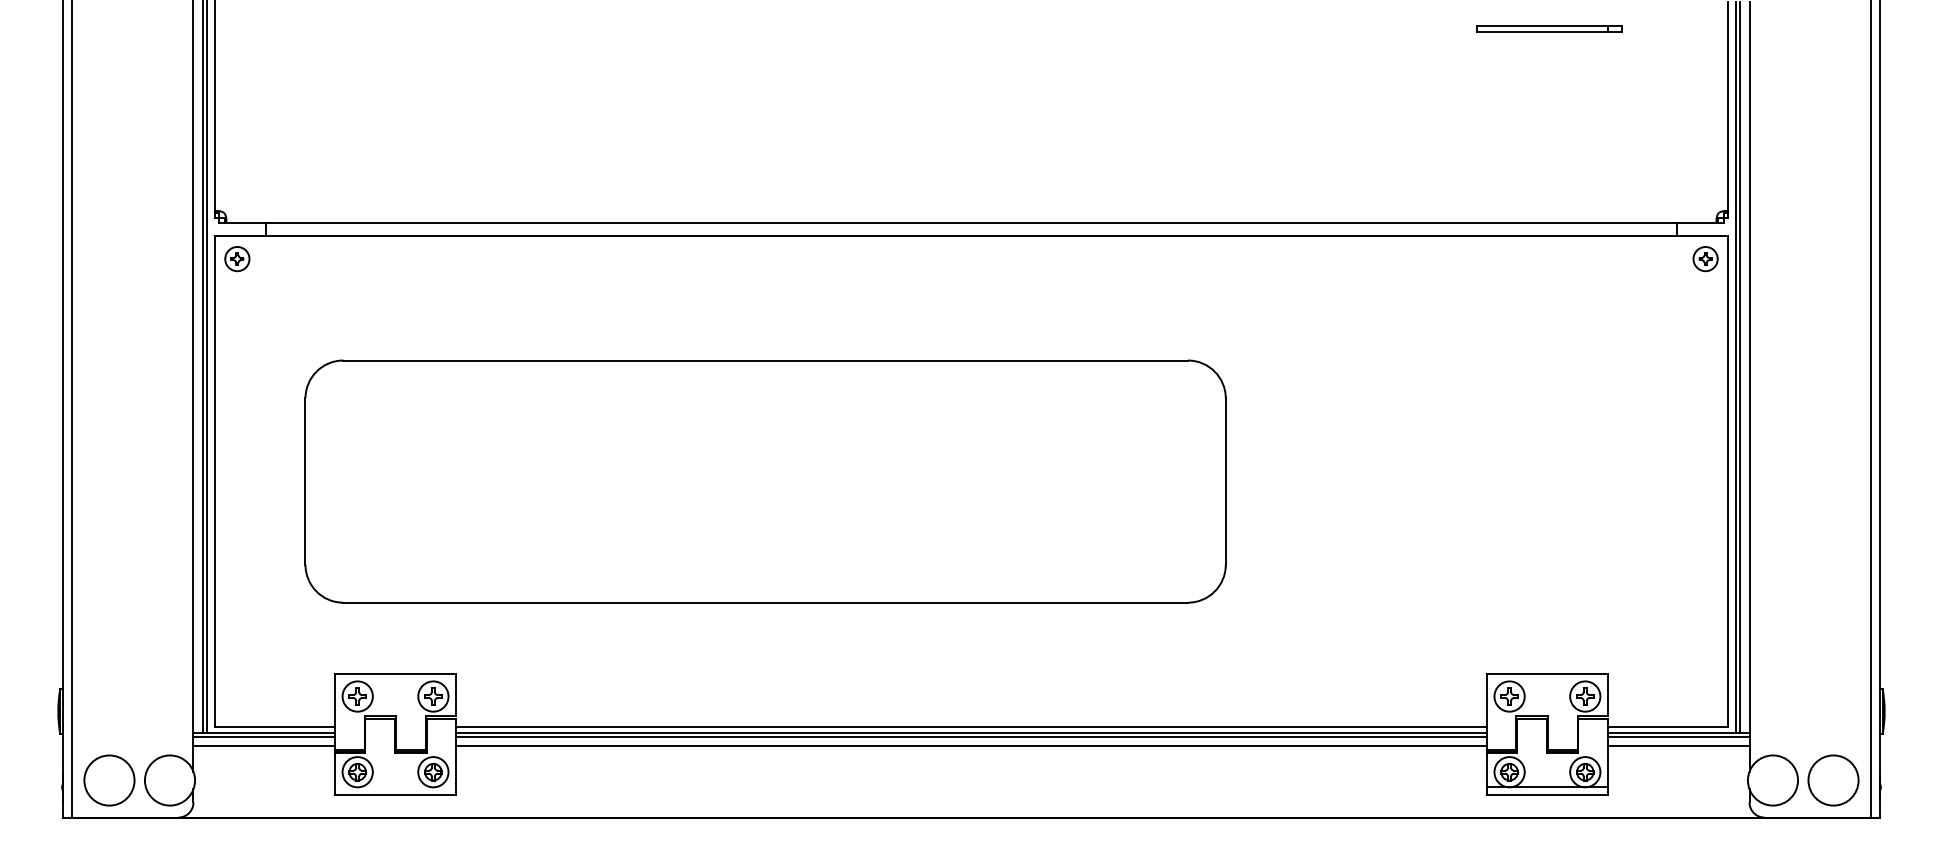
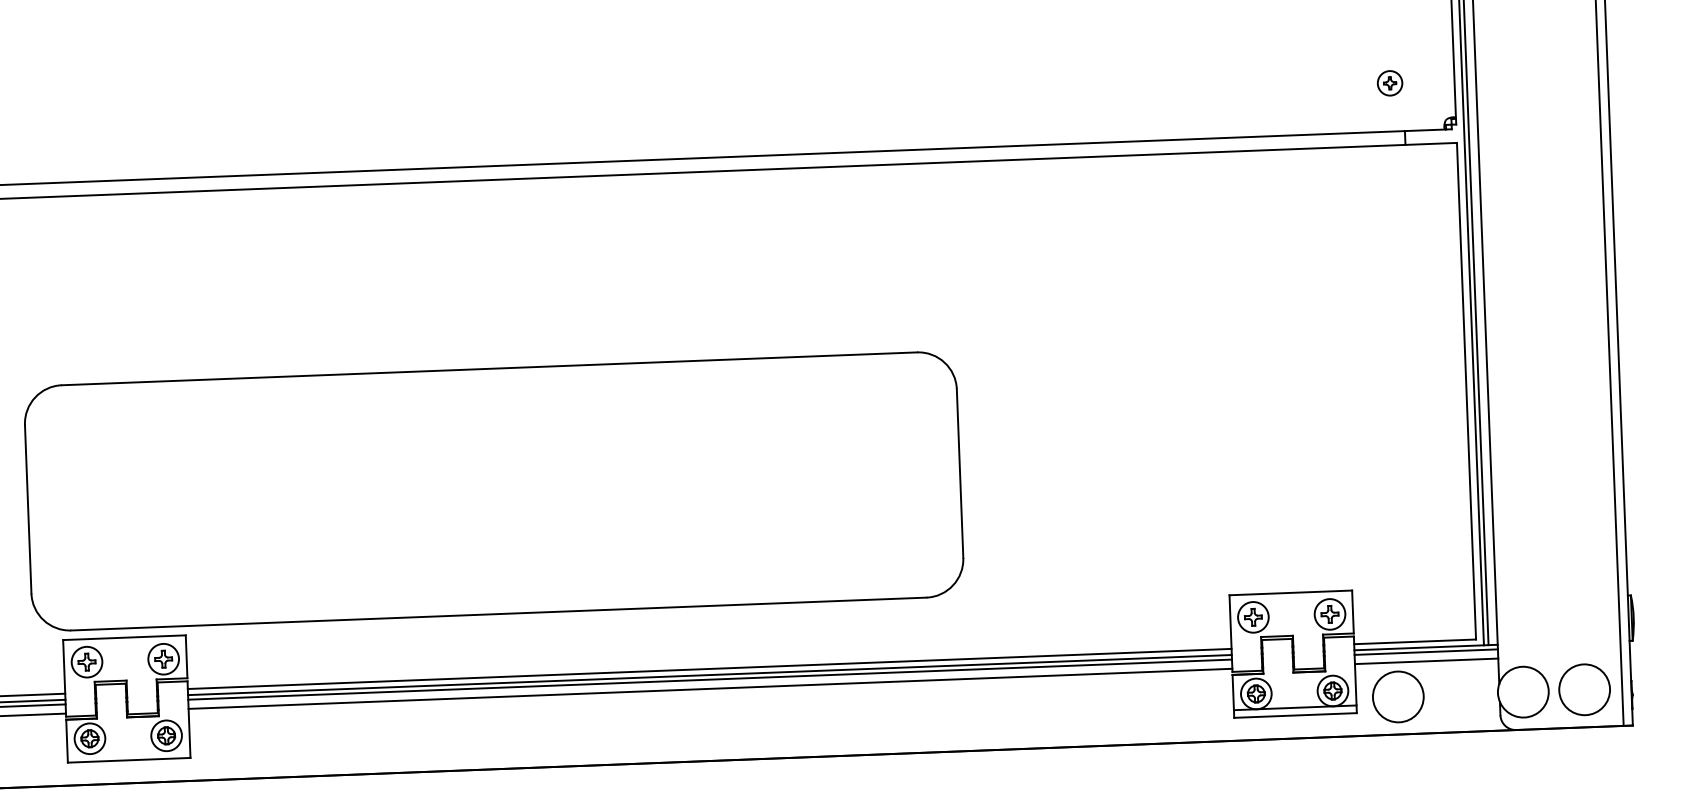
part: (1705, 259) -> (1389, 83), moved
part: (765, 481) -> (493, 491), moved
circle: (1649, 780) -> (1398, 696), added

